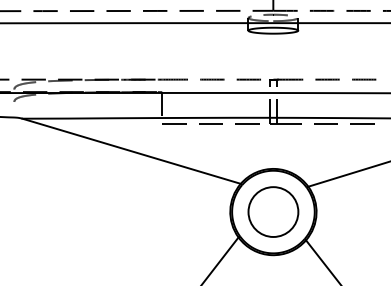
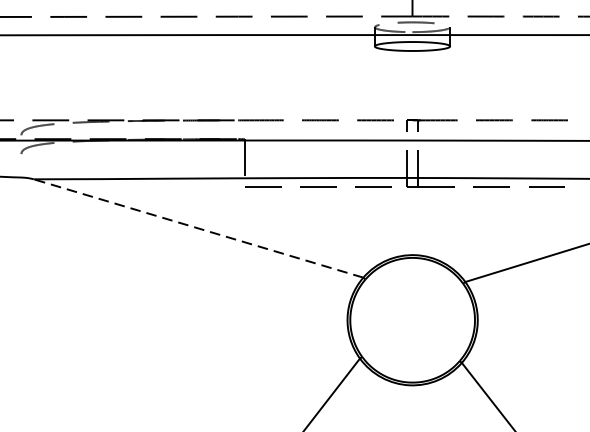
line: (131, 151) -> (198, 228), solid -> dashed
circle: (273, 211) -> (412, 319), removed

